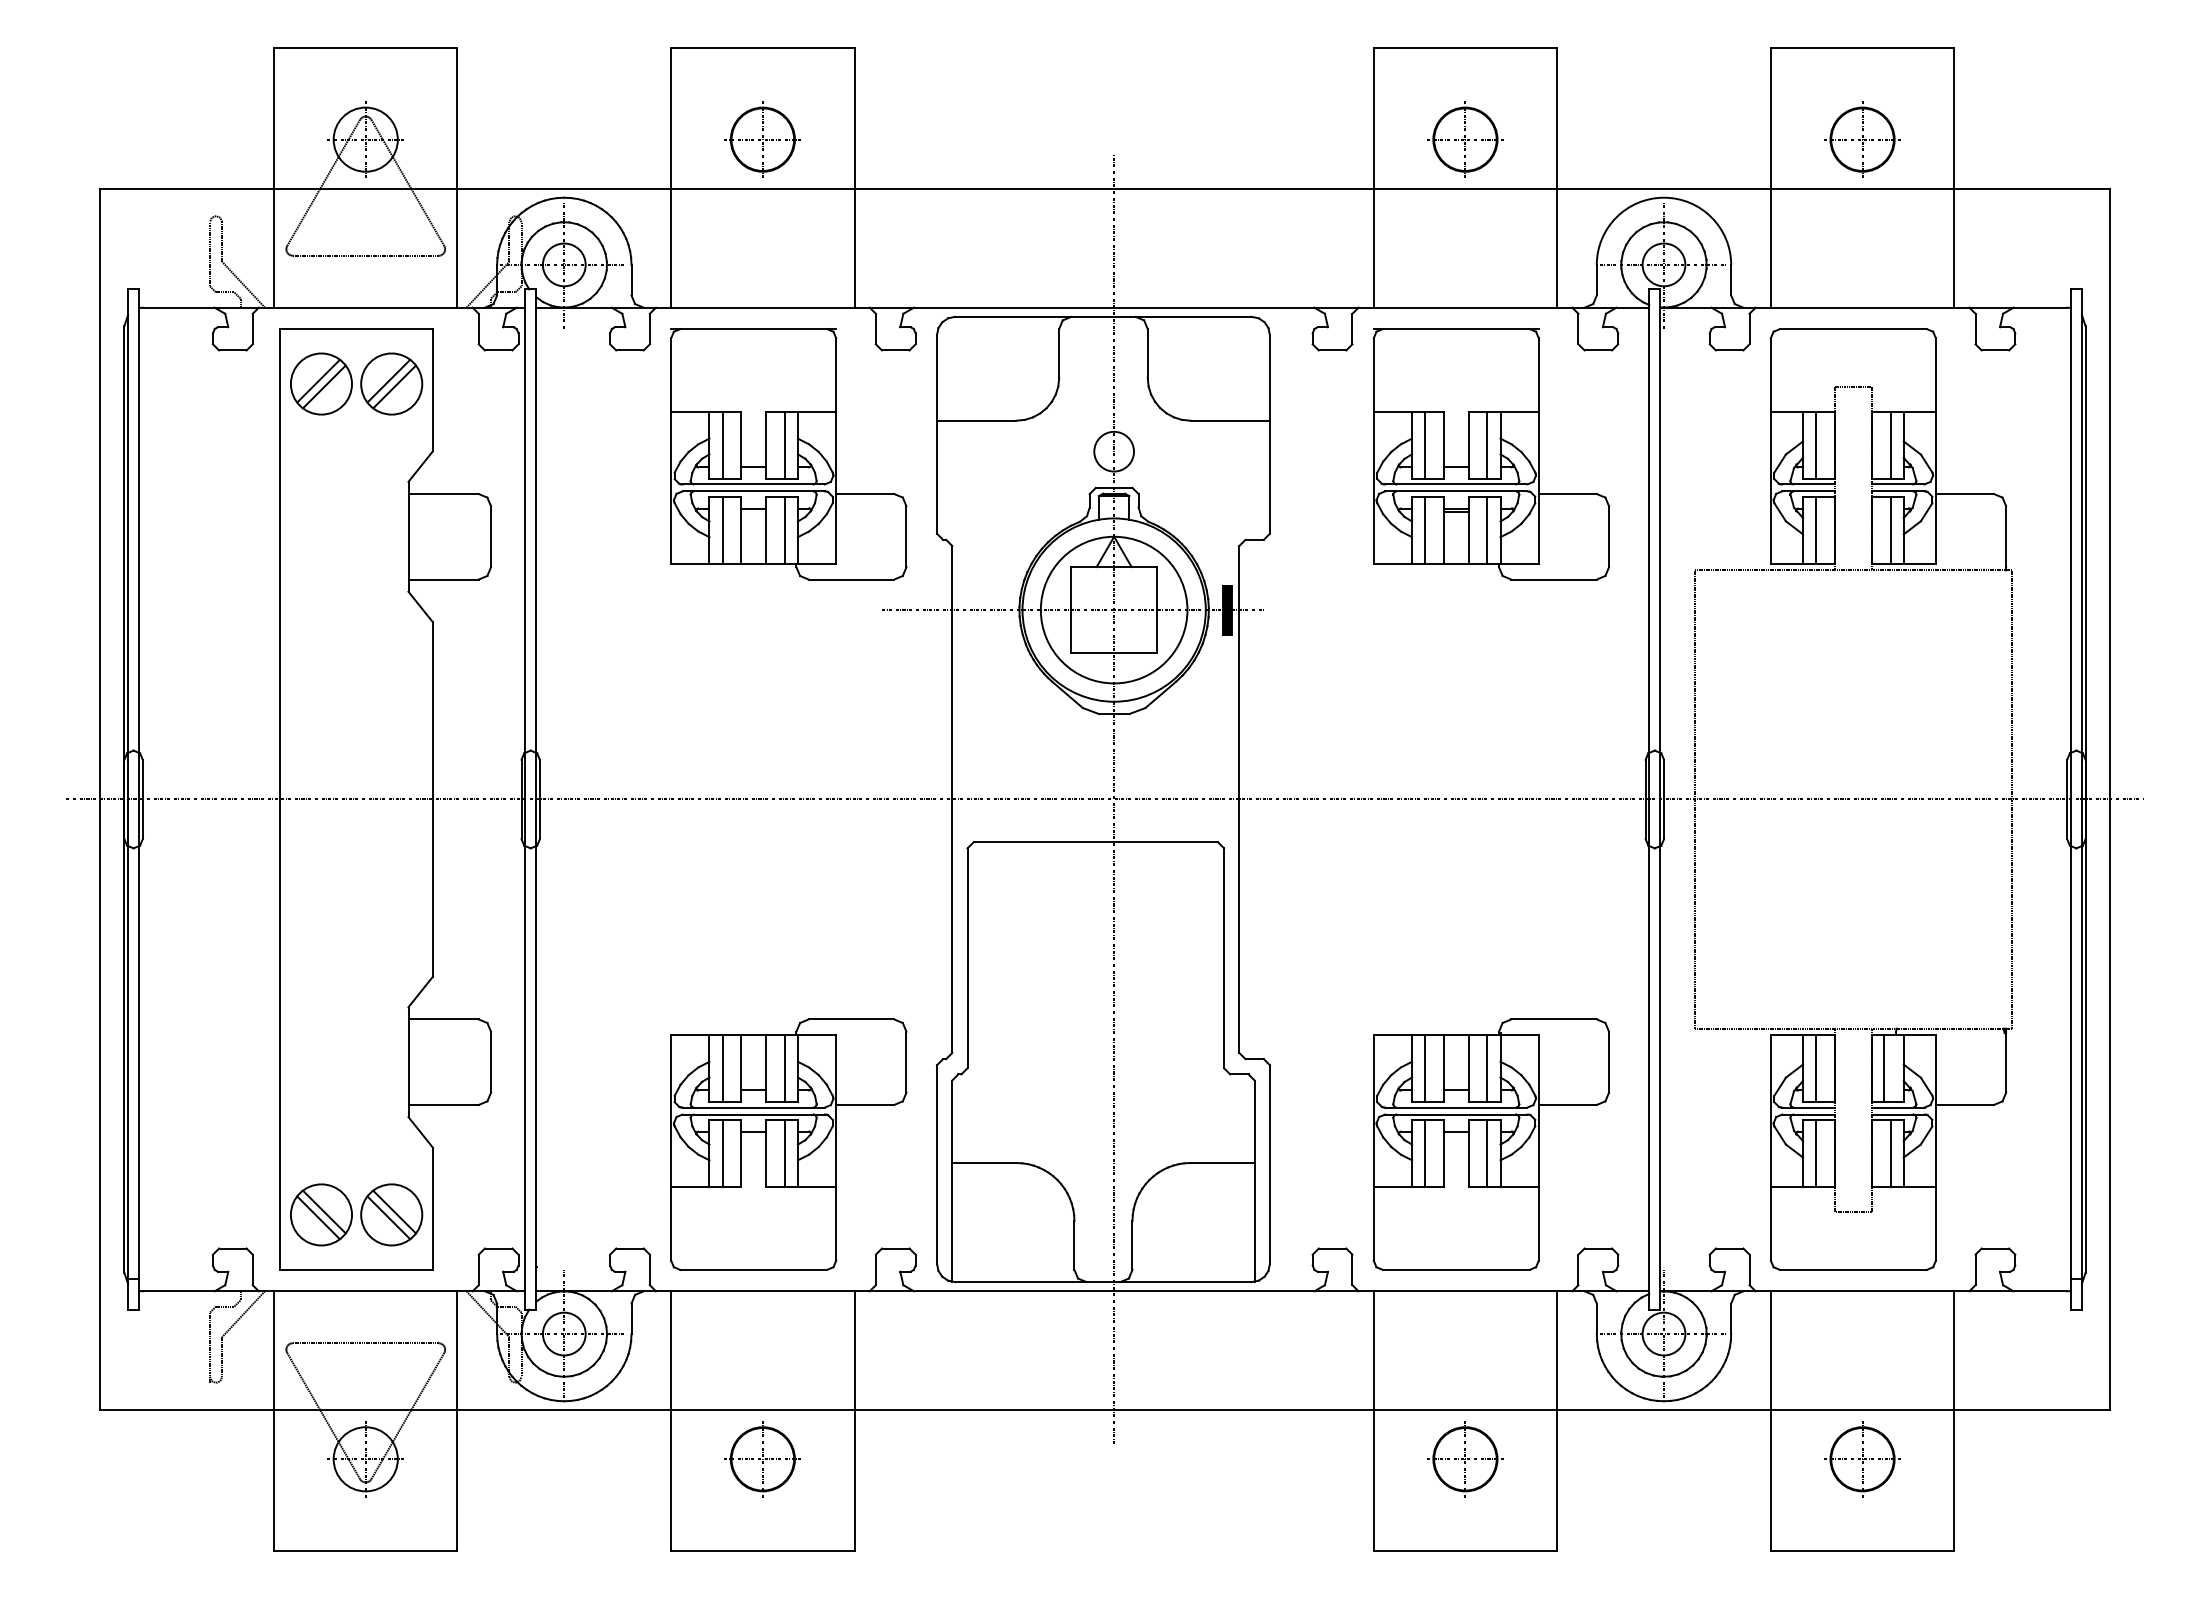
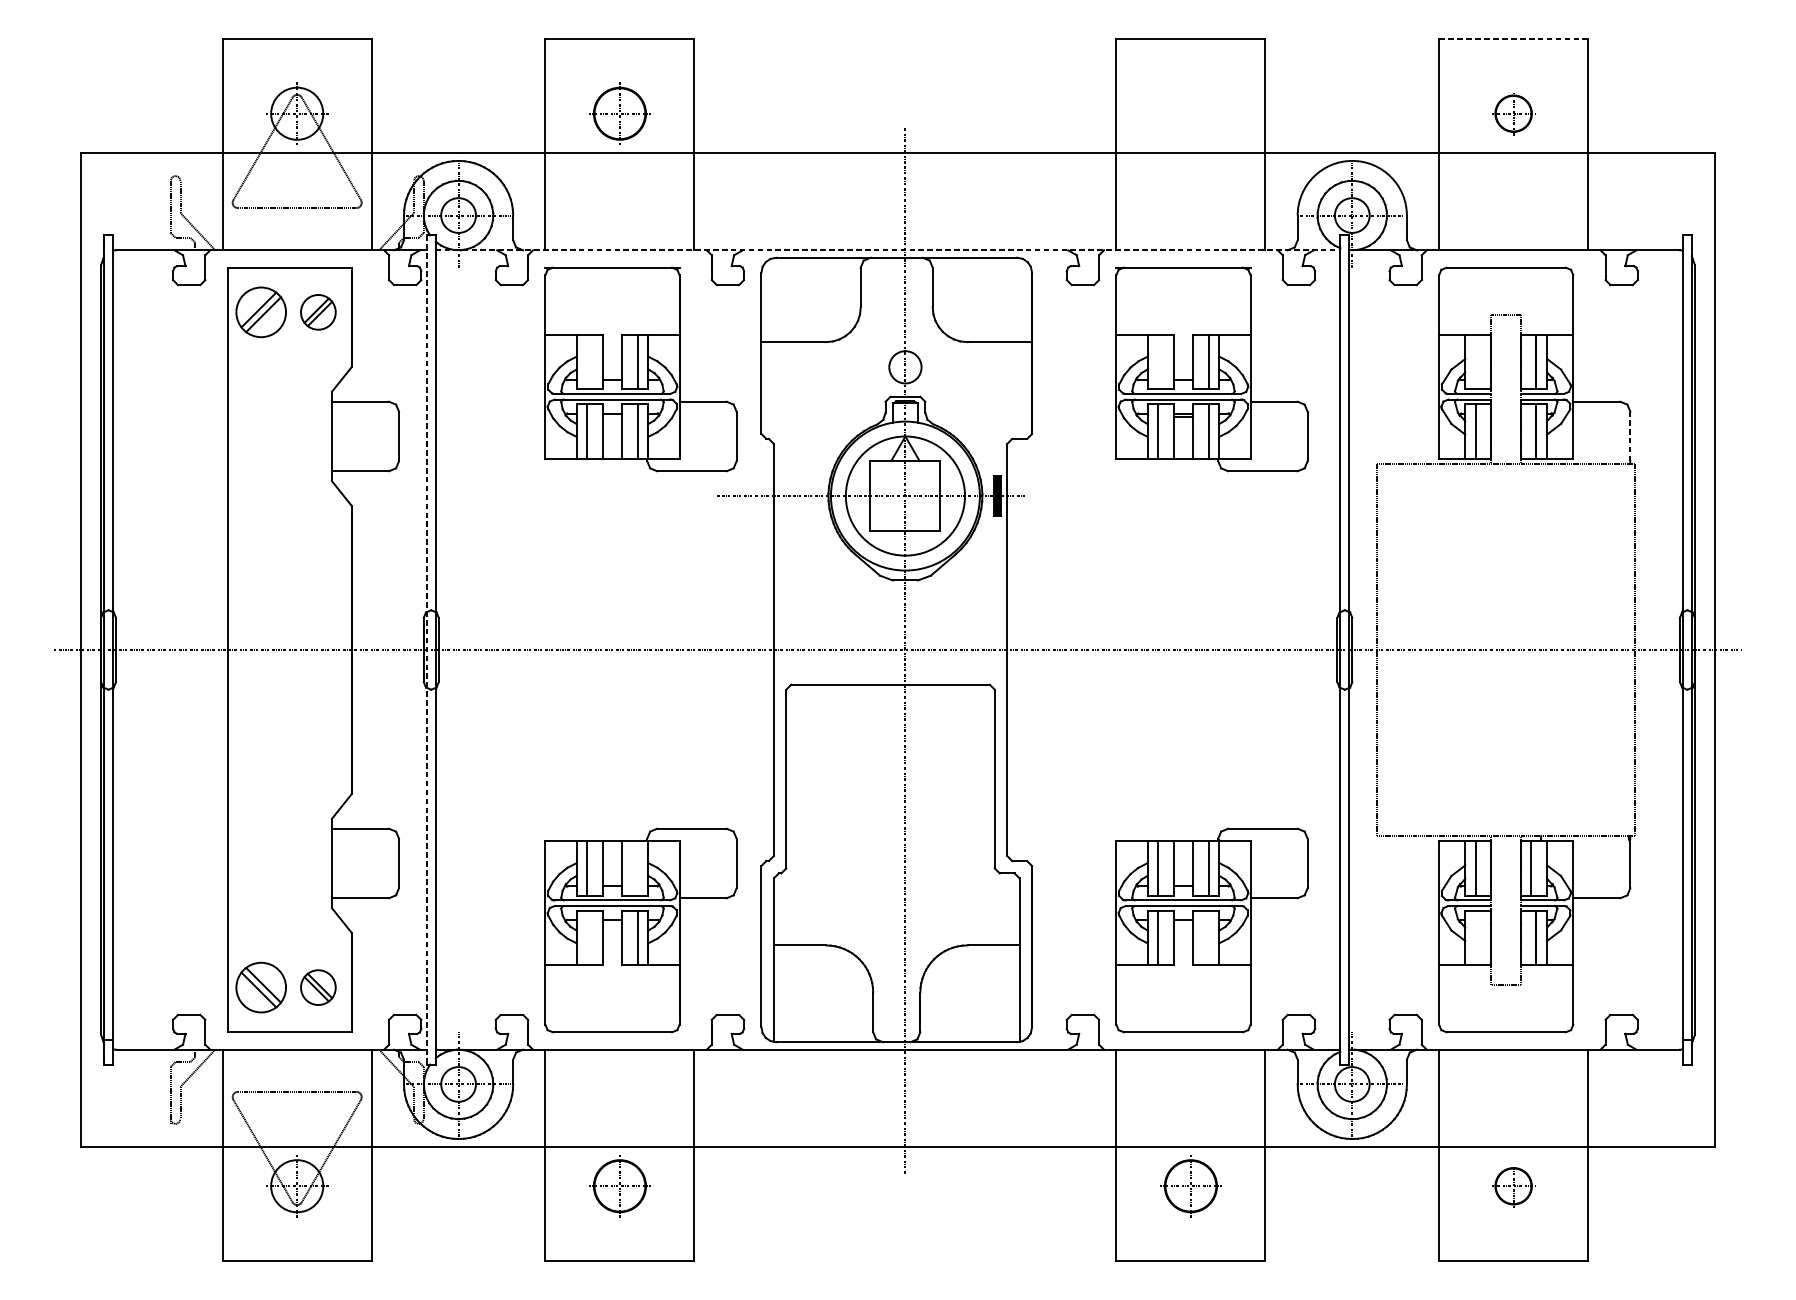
line: (1862, 48) -> (1513, 39), solid -> dashed
part: (1465, 139) -> (1190, 113), removed
part: (1862, 139) -> (1513, 113), size x0.7
line: (1092, 307) -> (887, 250), solid -> dashed
part: (391, 383) -> (318, 311), size x0.7
line: (722, 444) -> (587, 361), removed
line: (1425, 444) -> (1158, 361), removed
line: (1816, 444) -> (1476, 361), removed
line: (2006, 536) -> (1630, 436), solid -> dashed
line: (525, 799) -> (427, 650), solid -> dashed
line: (784, 1067) -> (637, 867), removed
line: (722, 1153) -> (587, 937), removed
line: (1487, 1153) -> (1208, 937), removed
line: (1816, 1153) -> (1476, 937), removed
part: (391, 1214) -> (318, 987), size x0.7
part: (1862, 1459) -> (1513, 1186), size x0.7

